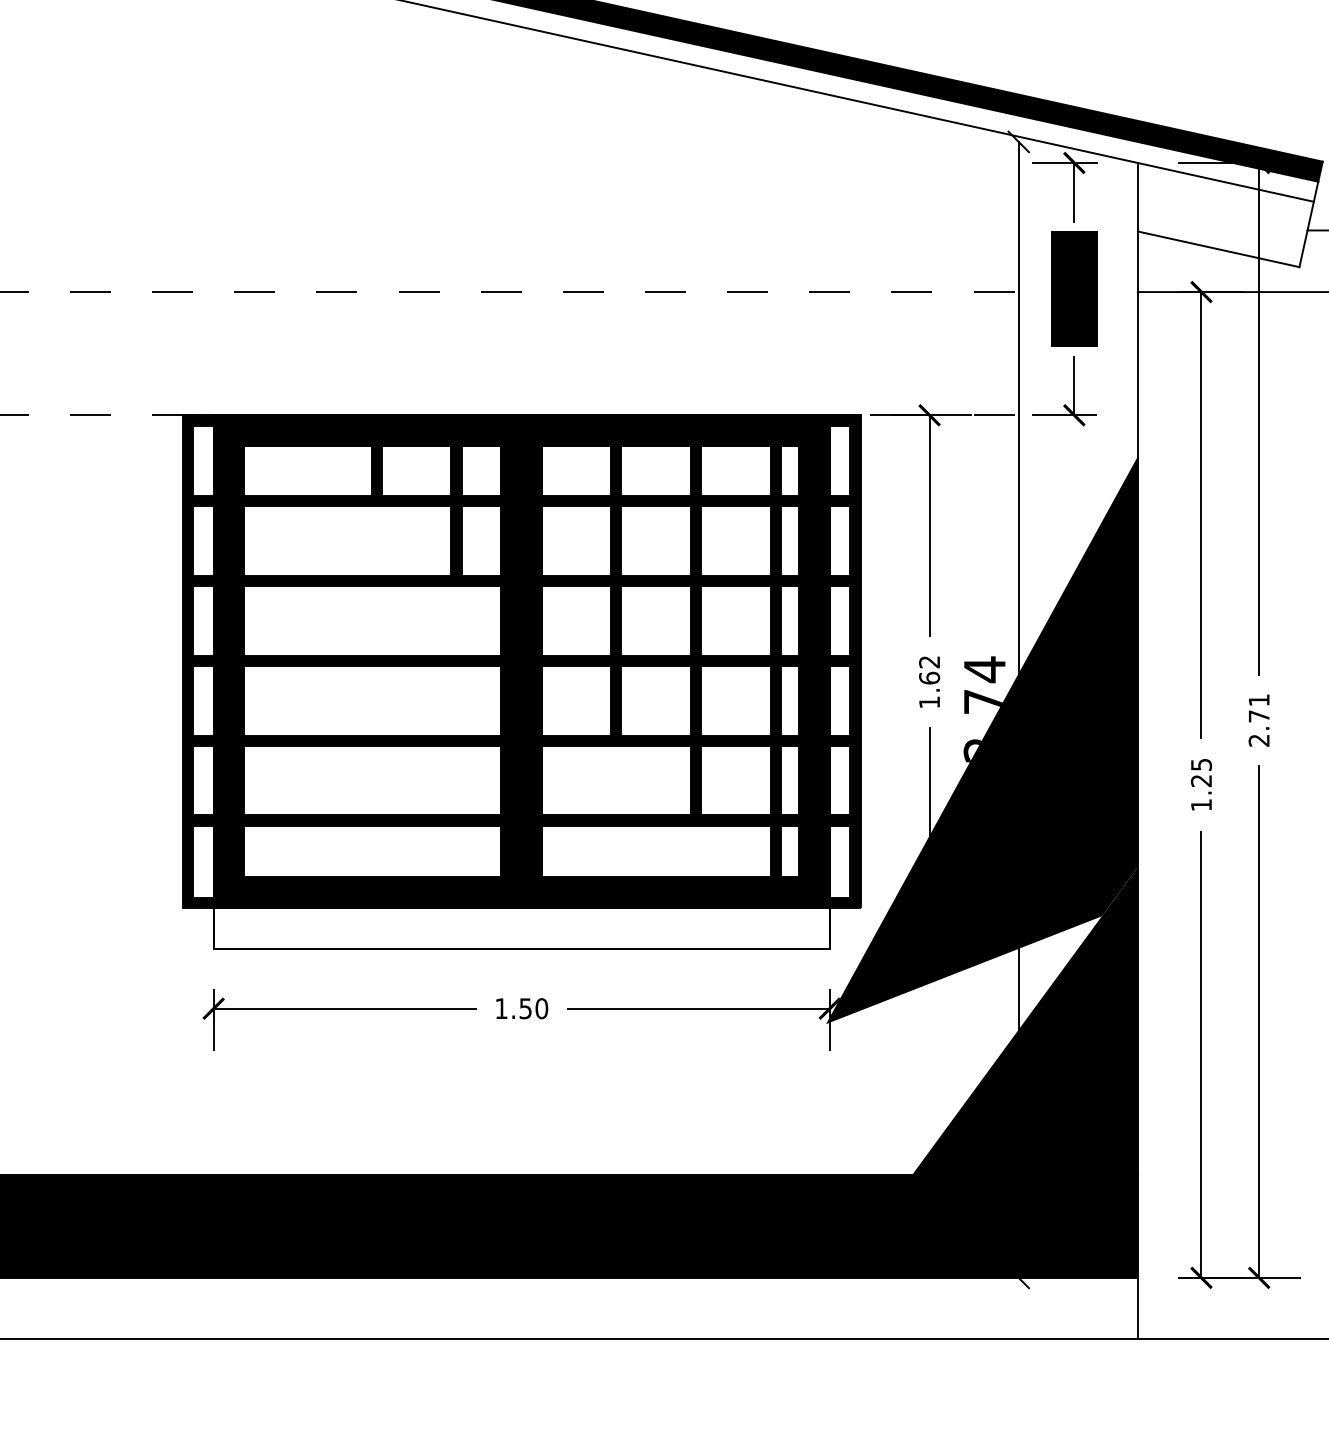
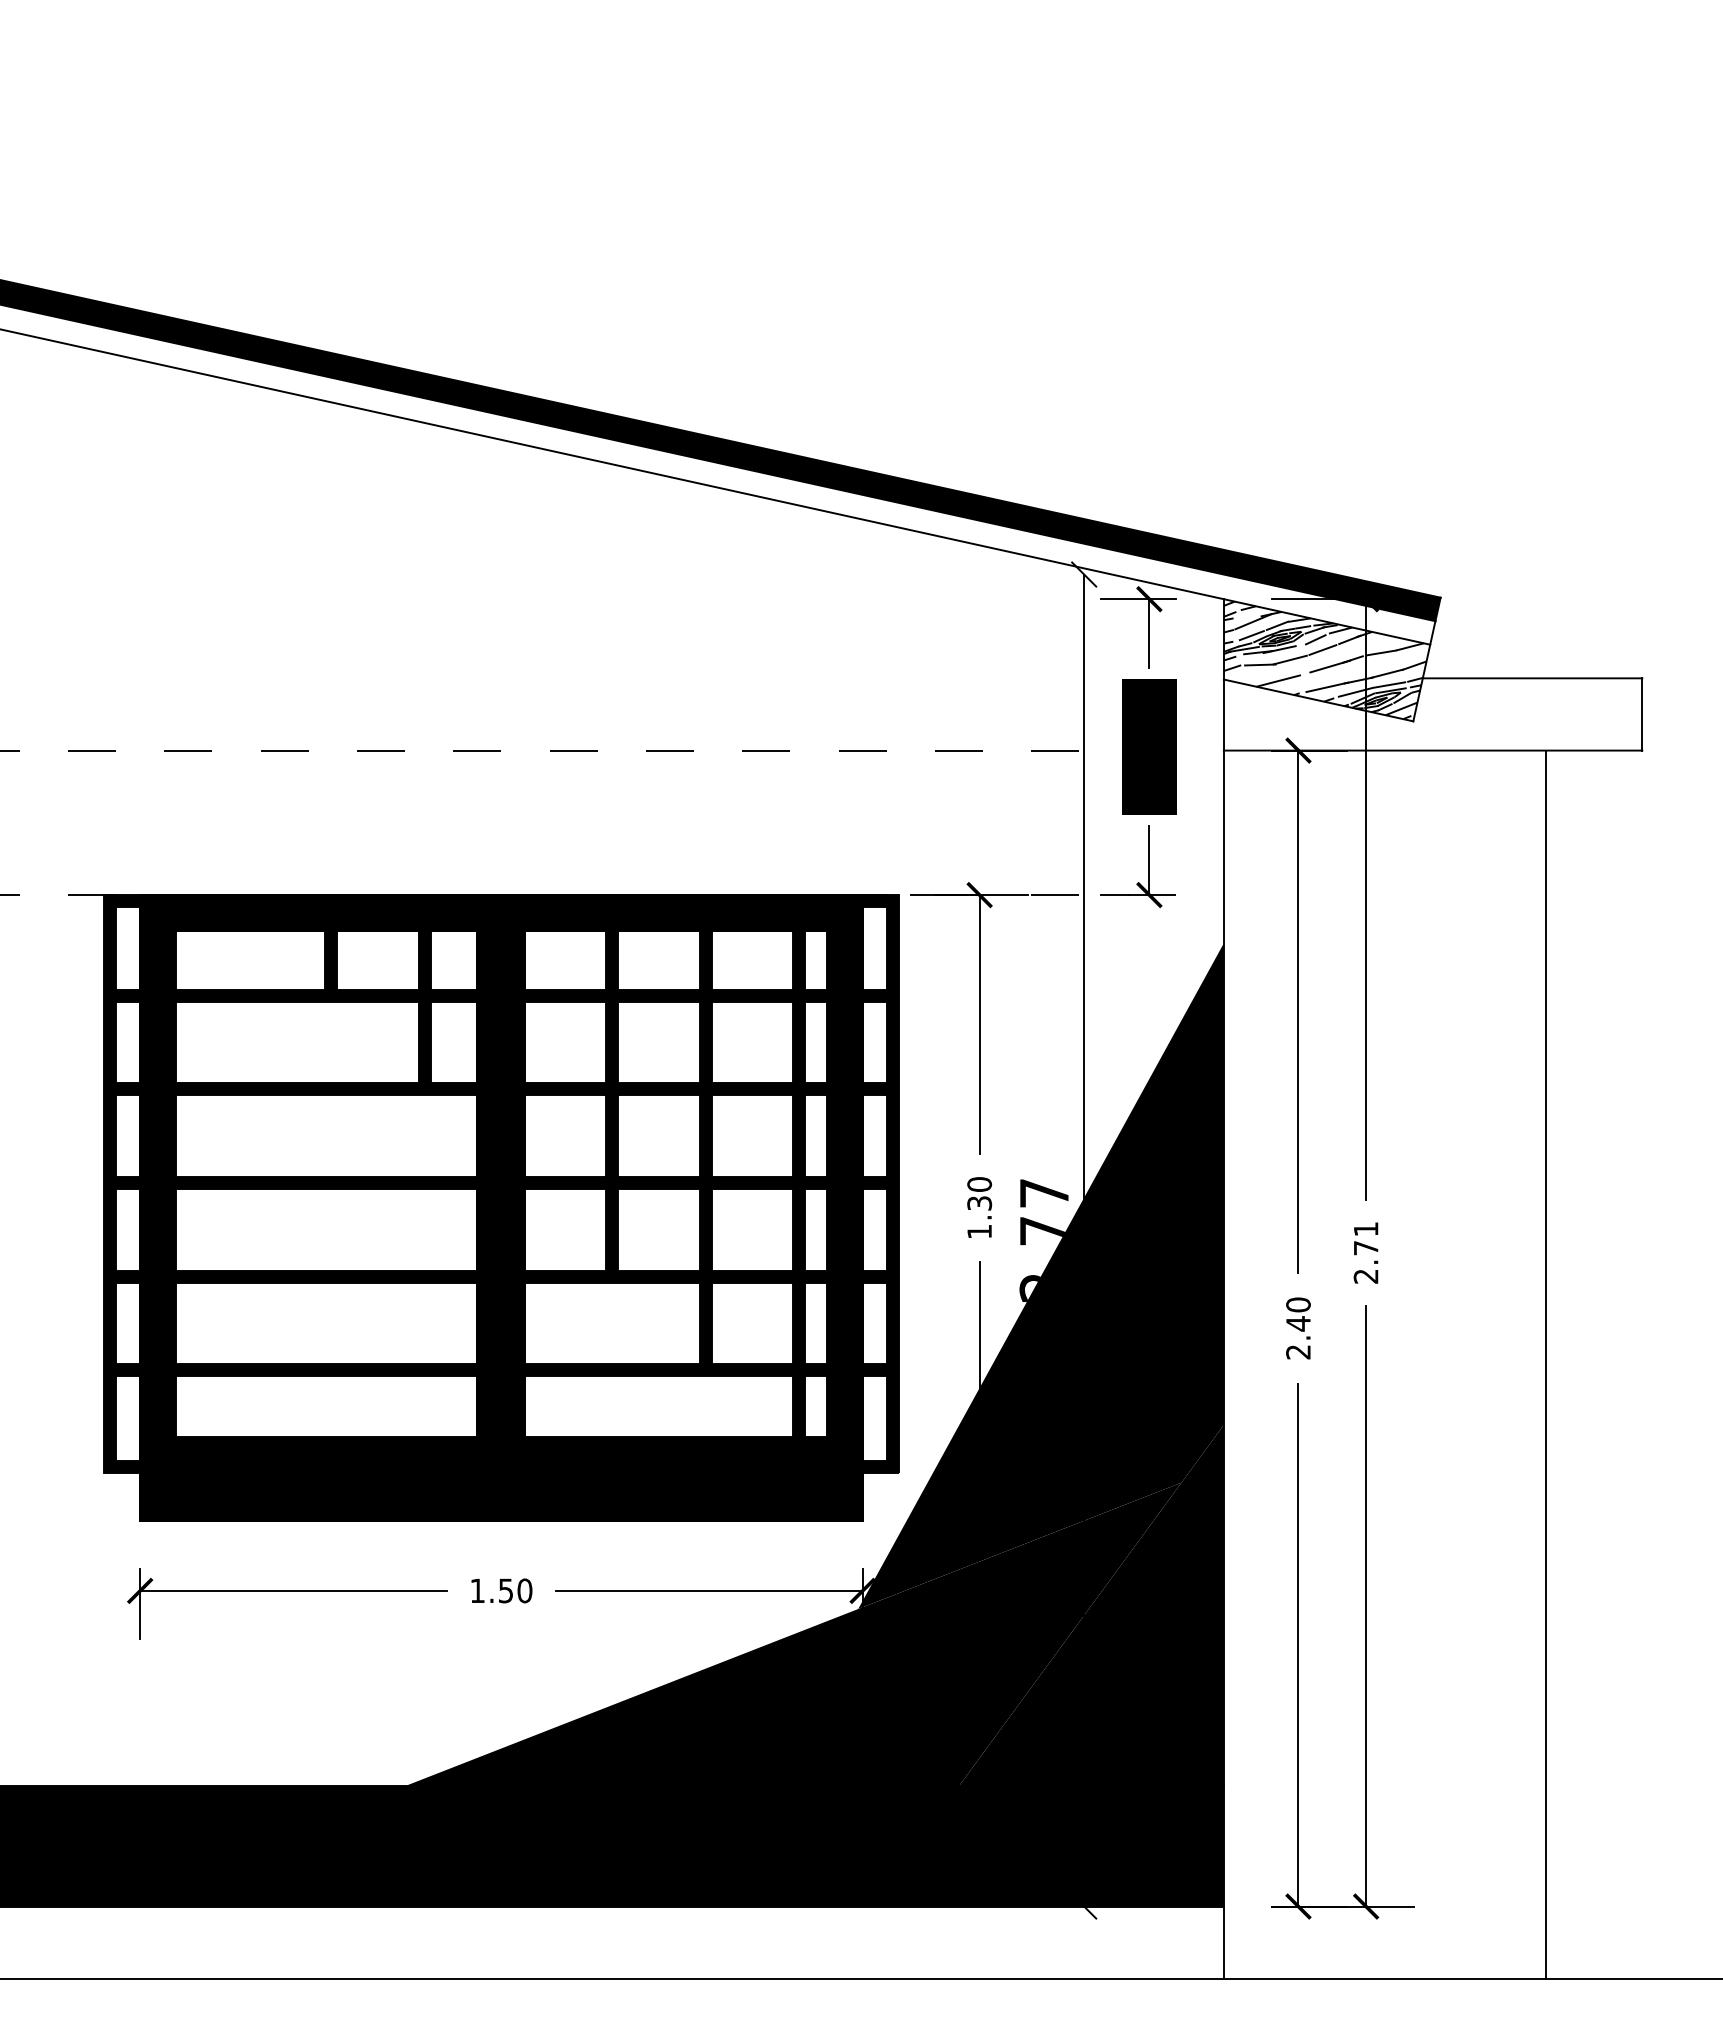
hatch: (1223, 215) -> (1324, 660), added
text: (929, 669) -> (979, 1193), 1.62 -> 1.30
text: (984, 669) -> (1044, 1193), 2,74 -> 2,77
text: (1201, 784) -> (1298, 1328), 1.25 -> 2.40
fill: (521, 929) -> (501, 1497), added
fill: (770, 1045) -> (793, 1634), added

